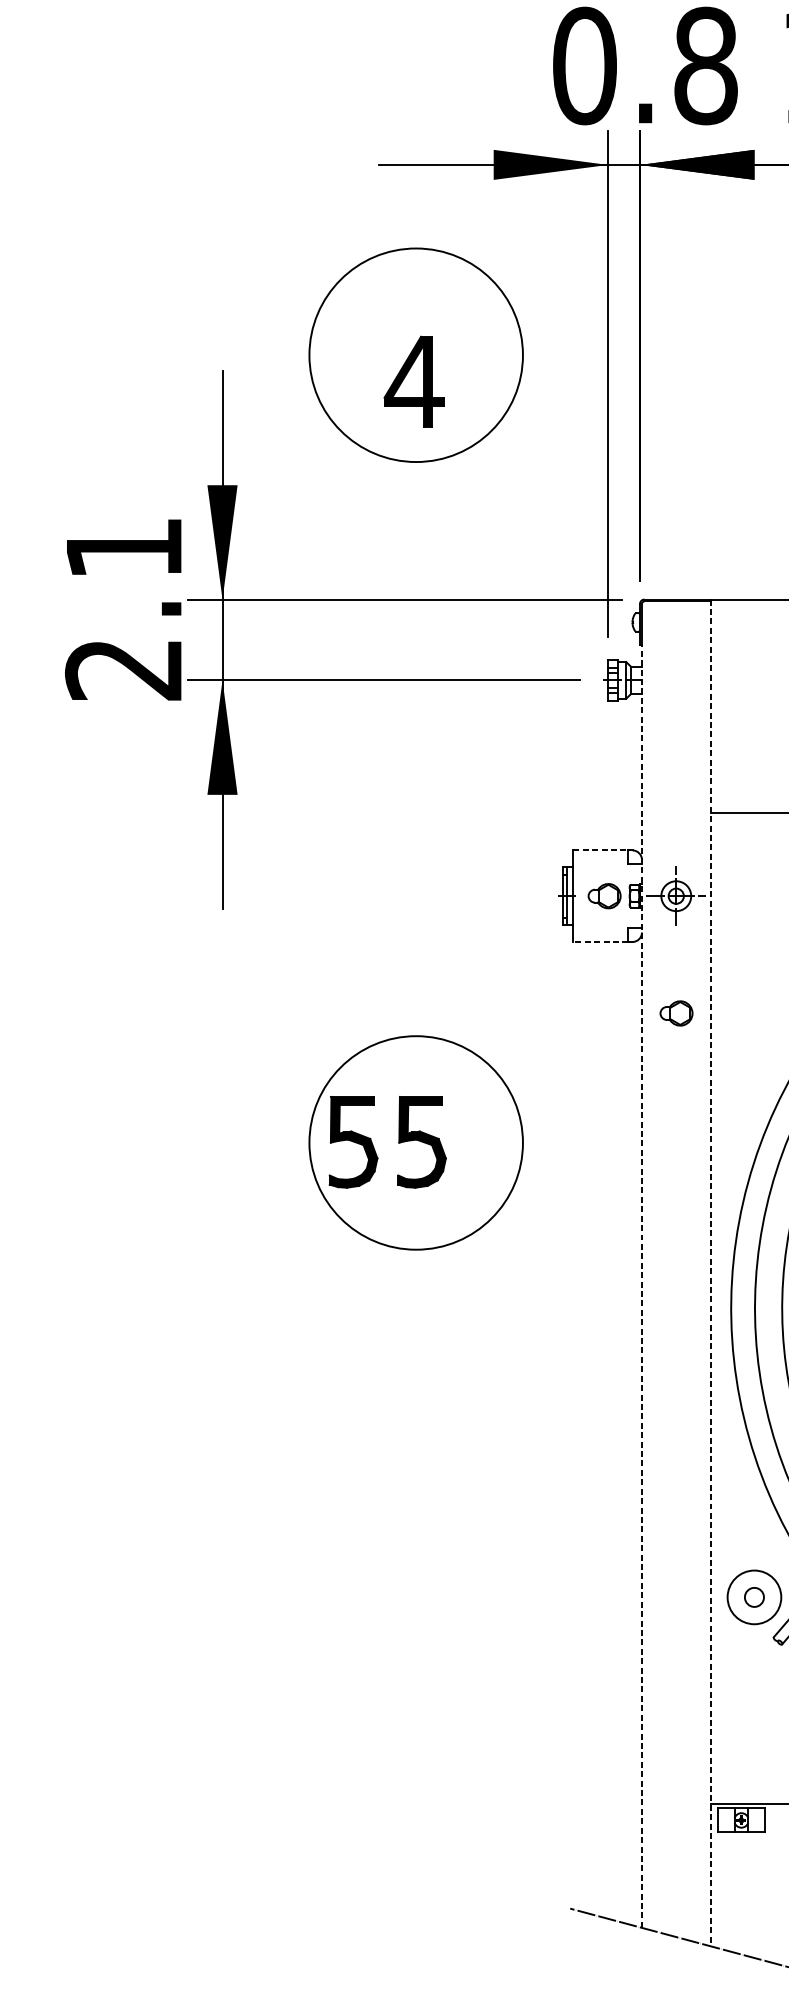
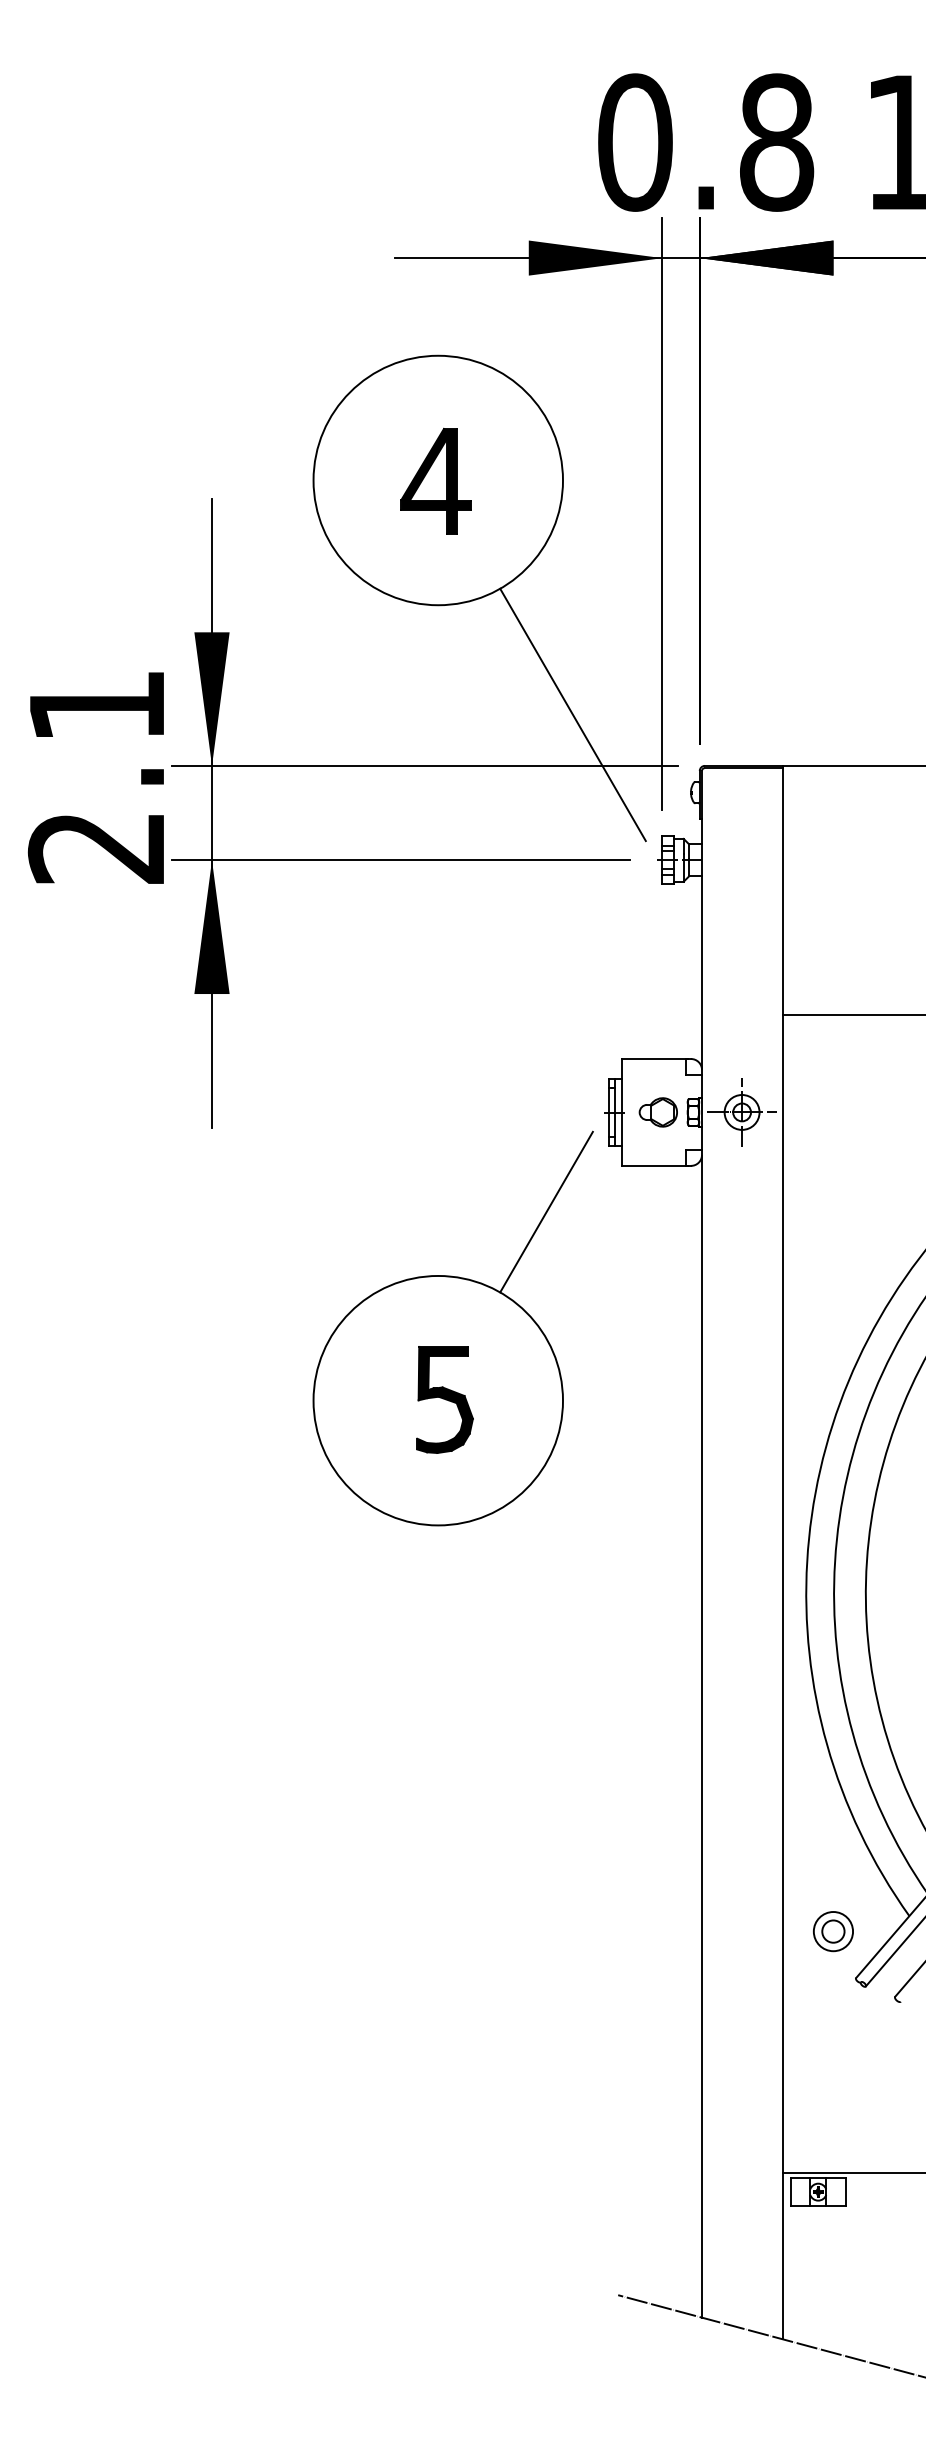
part: (413, 380) -> (435, 480), moved
line: (531, 555) -> (572, 714), added
line: (601, 850) -> (654, 1059), dashed -> solid
line: (600, 941) -> (653, 1165), dashed -> solid
line: (508, 981) -> (546, 1211), added
part: (675, 1013) -> (741, 1249), removed
part: (353, 1141) -> (364, 1399), removed
line: (710, 1272) -> (782, 1552), dashed -> solid
line: (642, 1286) -> (702, 1568), dashed -> solid
circle: (754, 1597) -> (833, 1931), size x0.62

